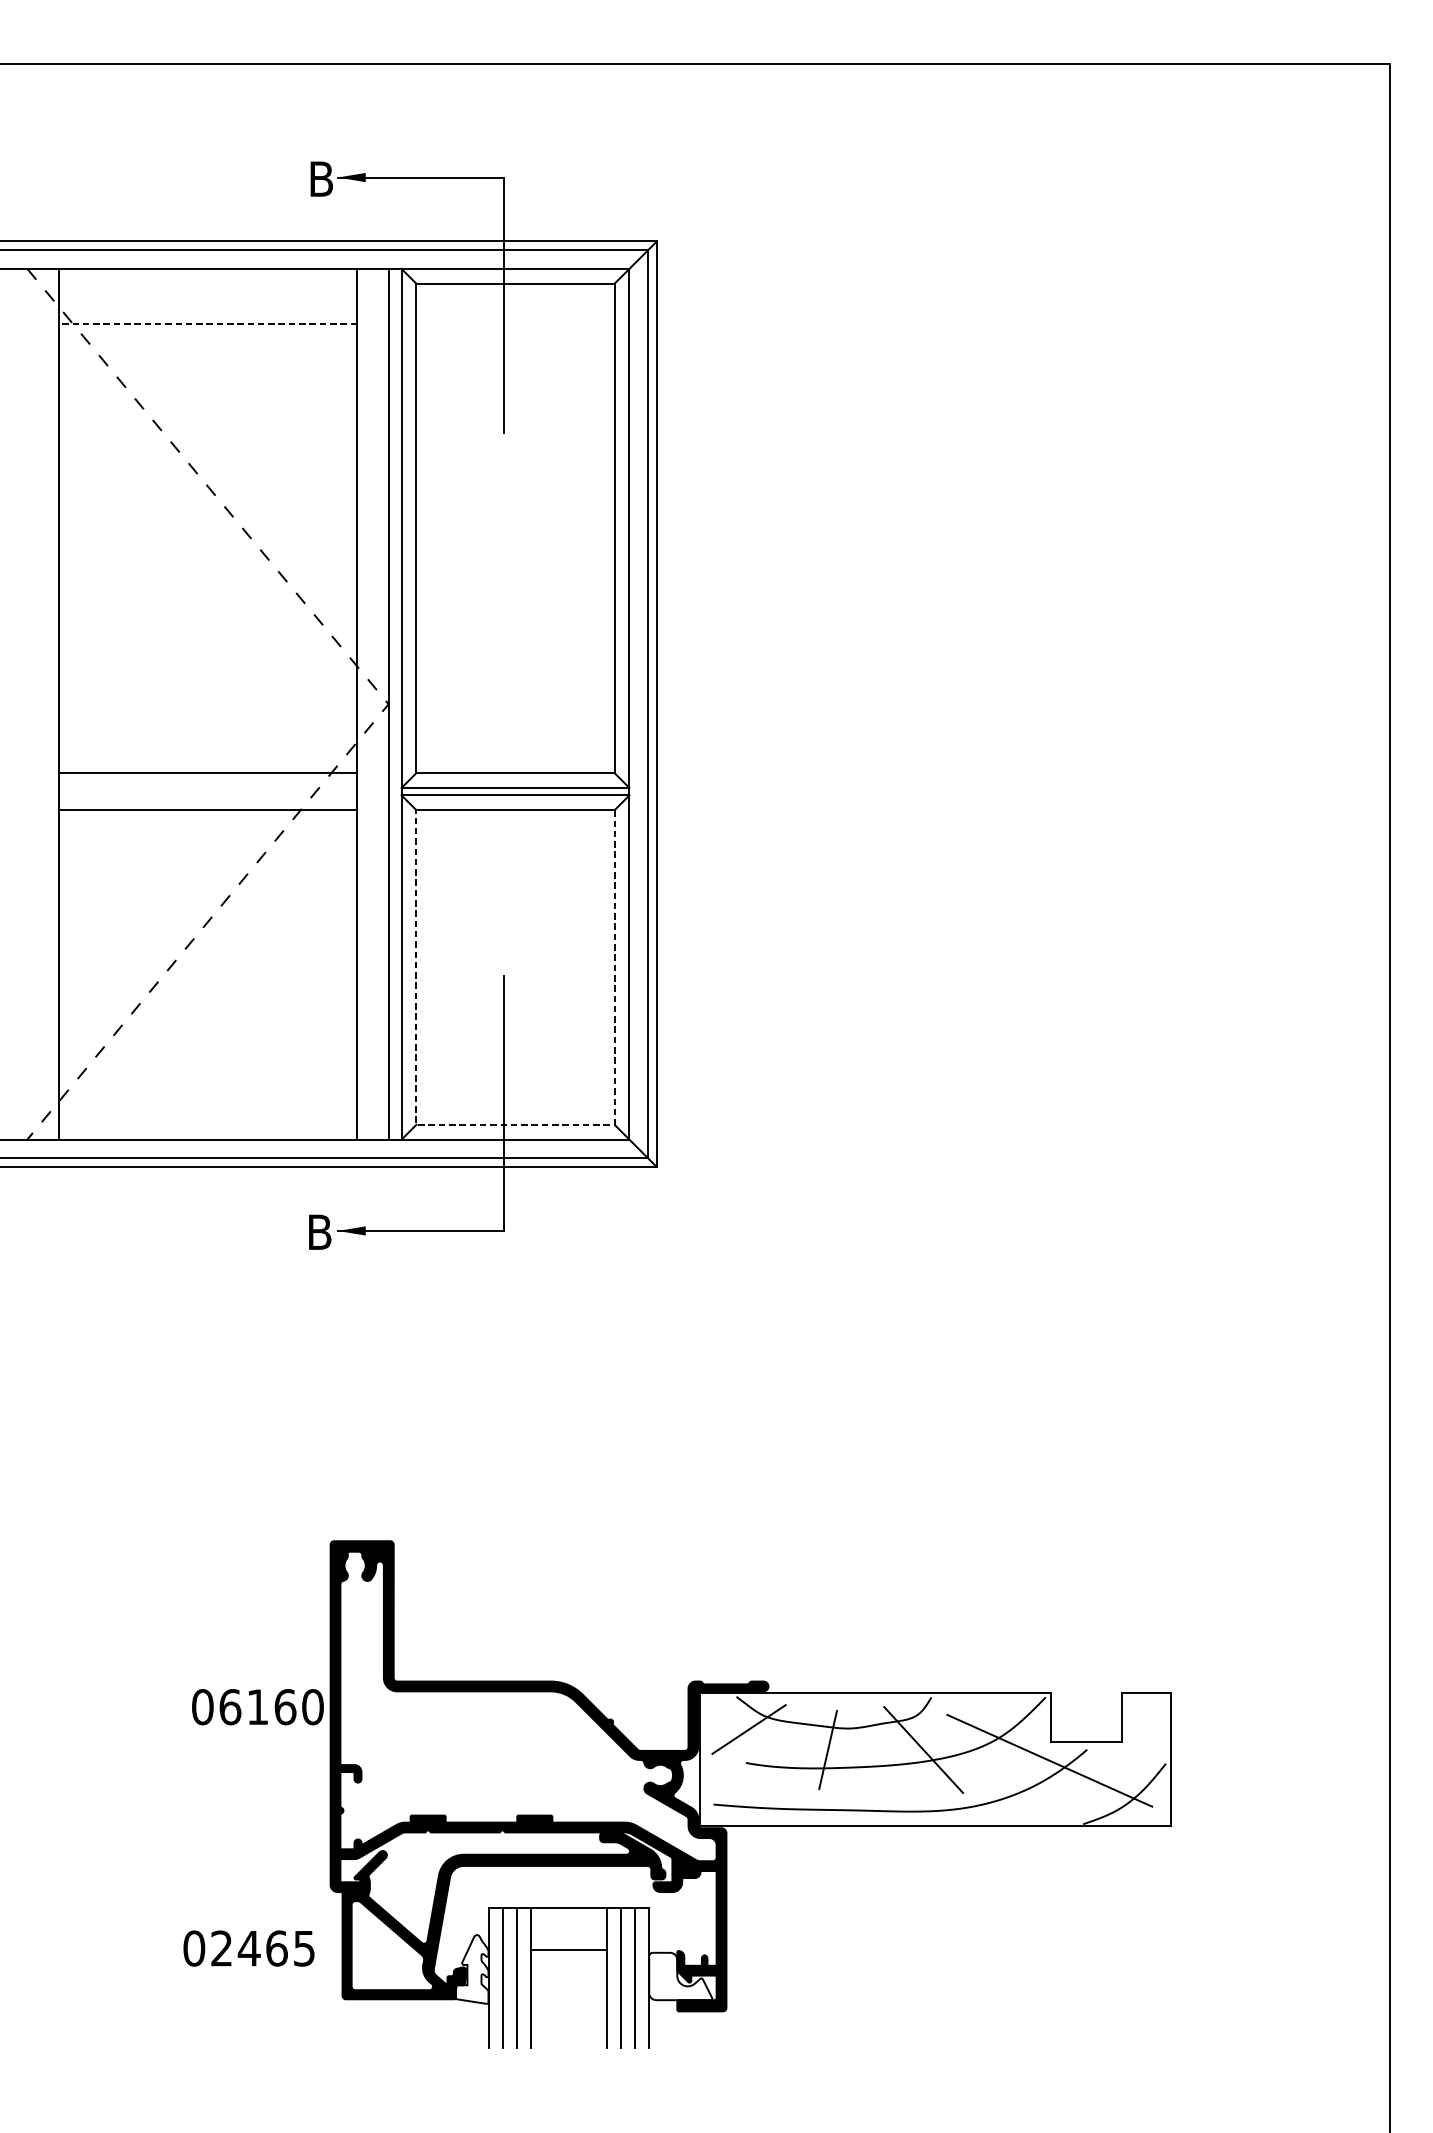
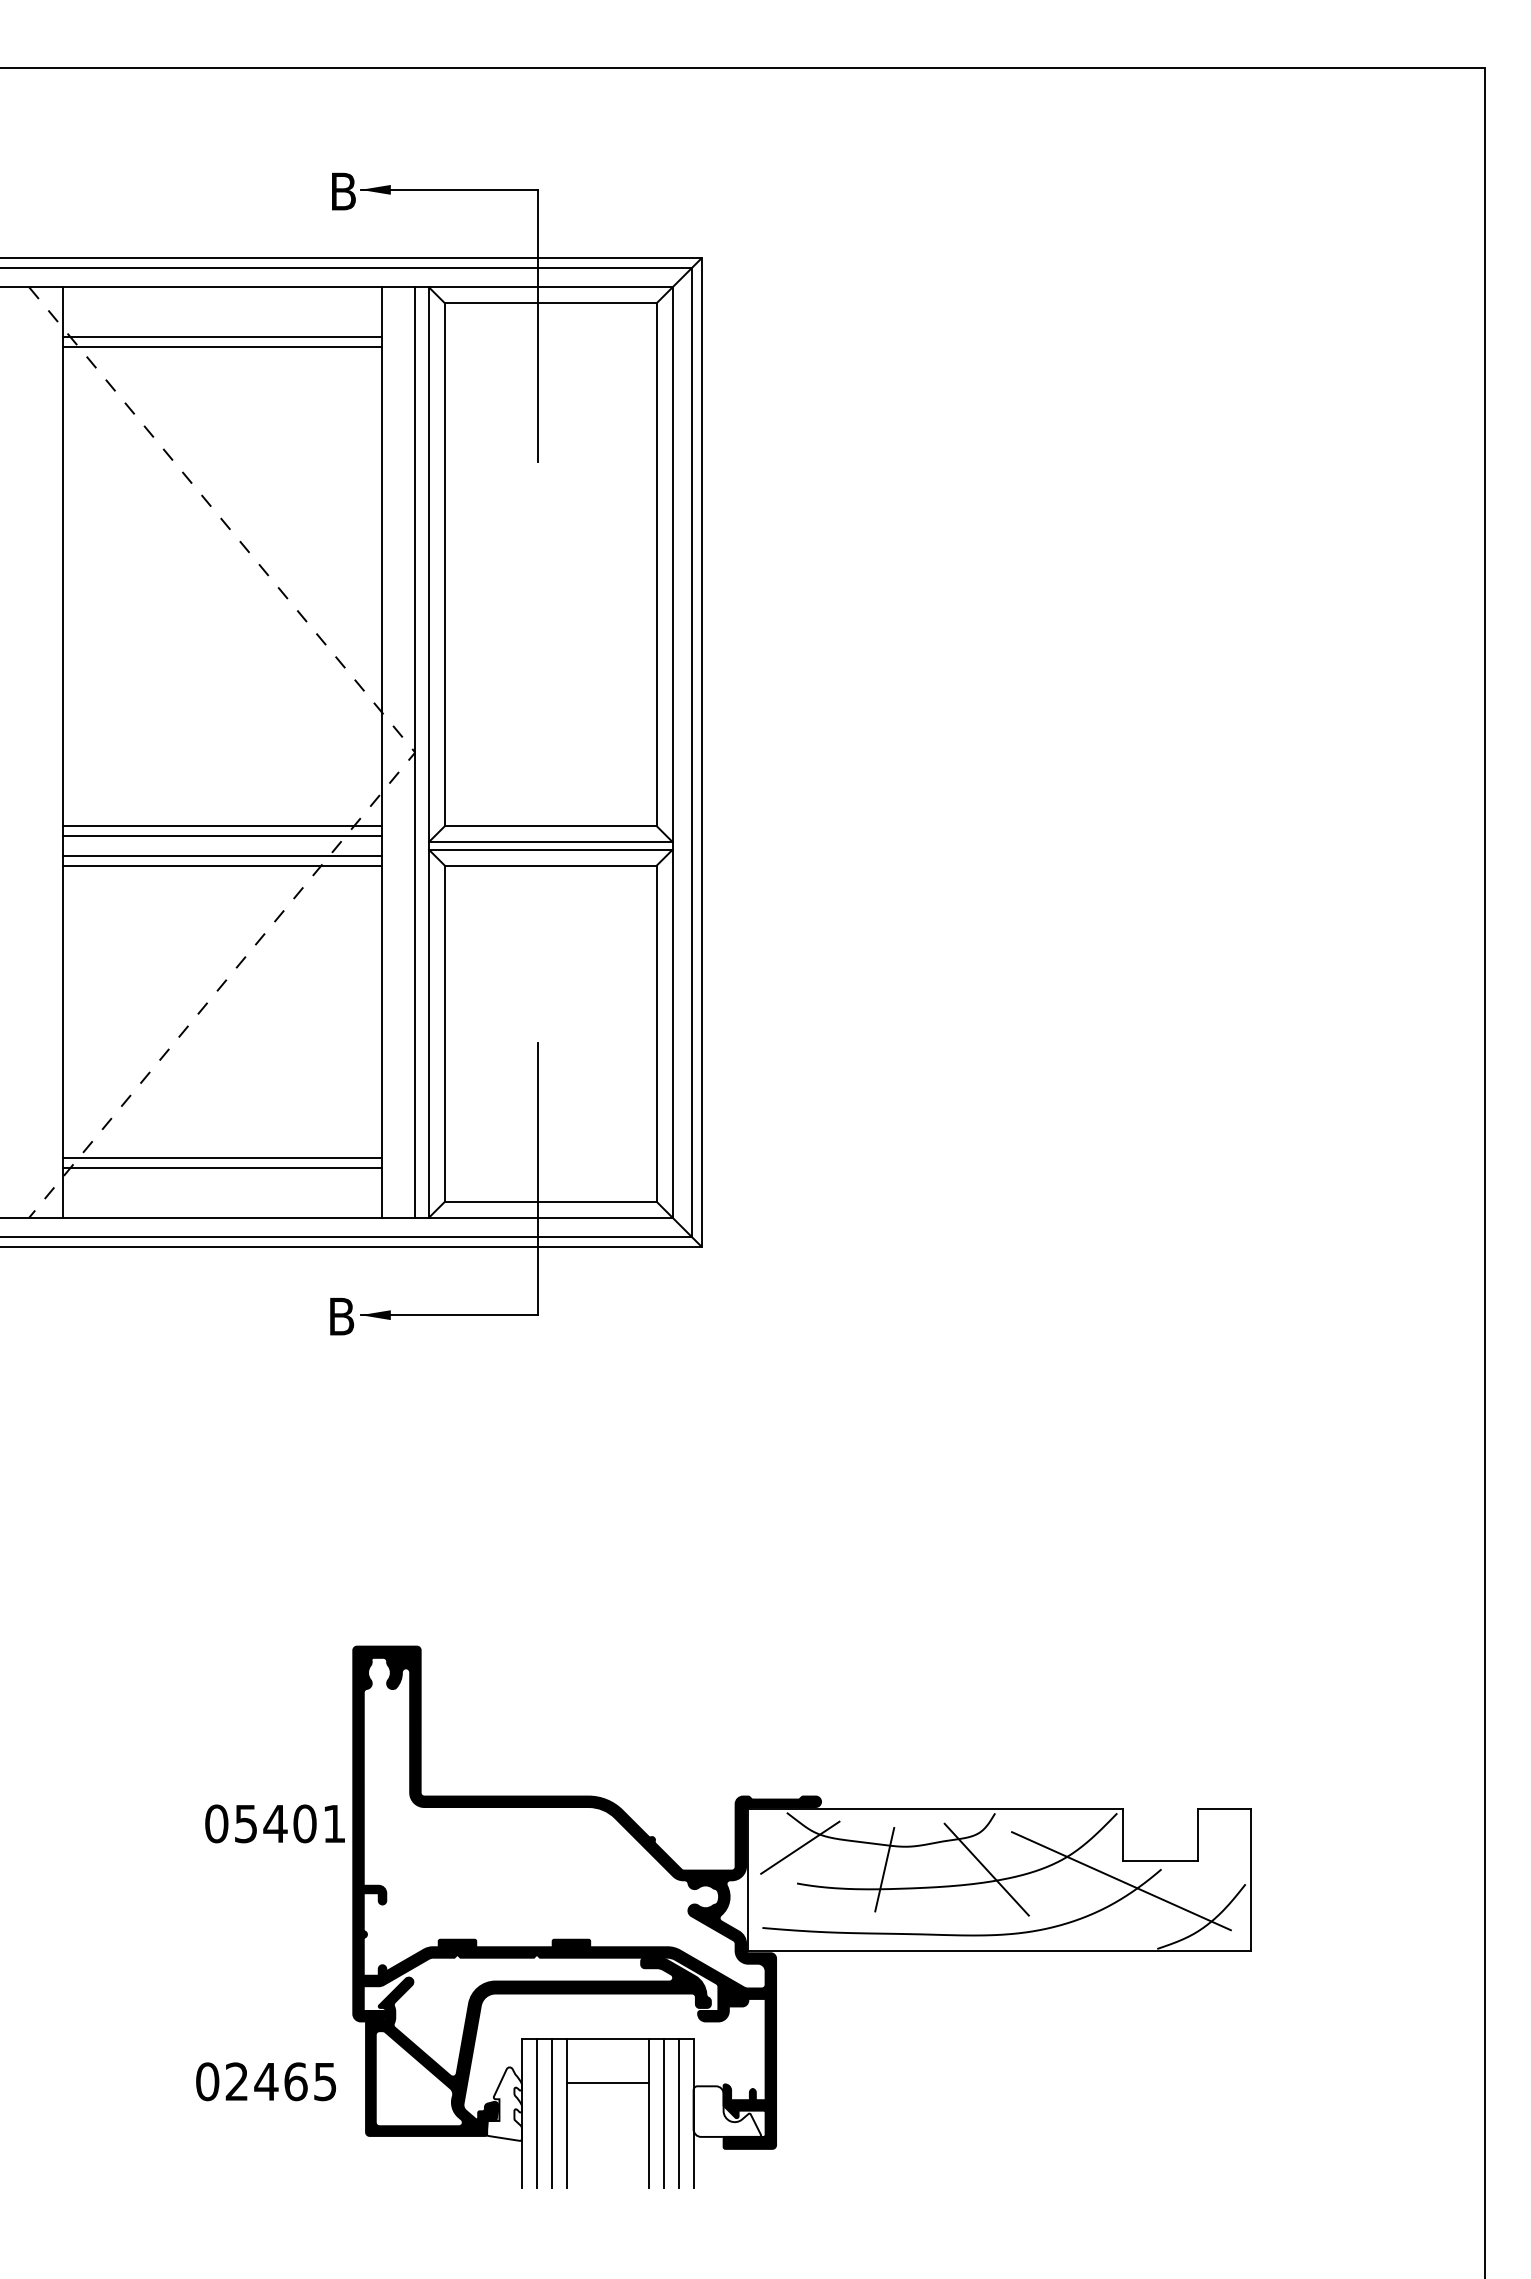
line: (207, 314) -> (221, 336), added
line: (207, 324) -> (221, 346), dashed -> solid
line: (207, 782) -> (221, 836), added
line: (207, 800) -> (221, 855), added
line: (207, 1084) -> (221, 1158), added
line: (207, 1093) -> (221, 1168), added
line: (515, 1124) -> (550, 1201), dashed -> solid
text: (271, 1706) -> (290, 1823), 06160 -> 05401

